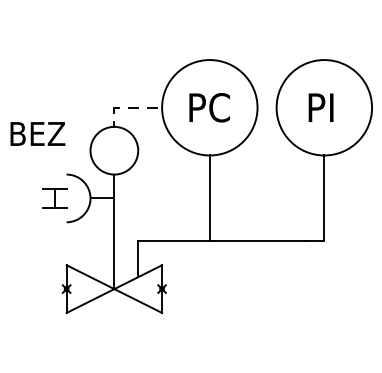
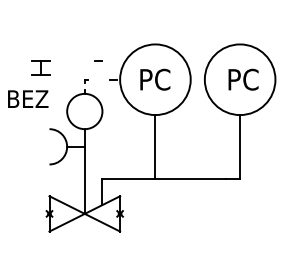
line: (133, 107) -> (98, 60), moved
text: (338, 107) -> (250, 79), PI -> PC
part: (54, 198) -> (40, 67), moved

